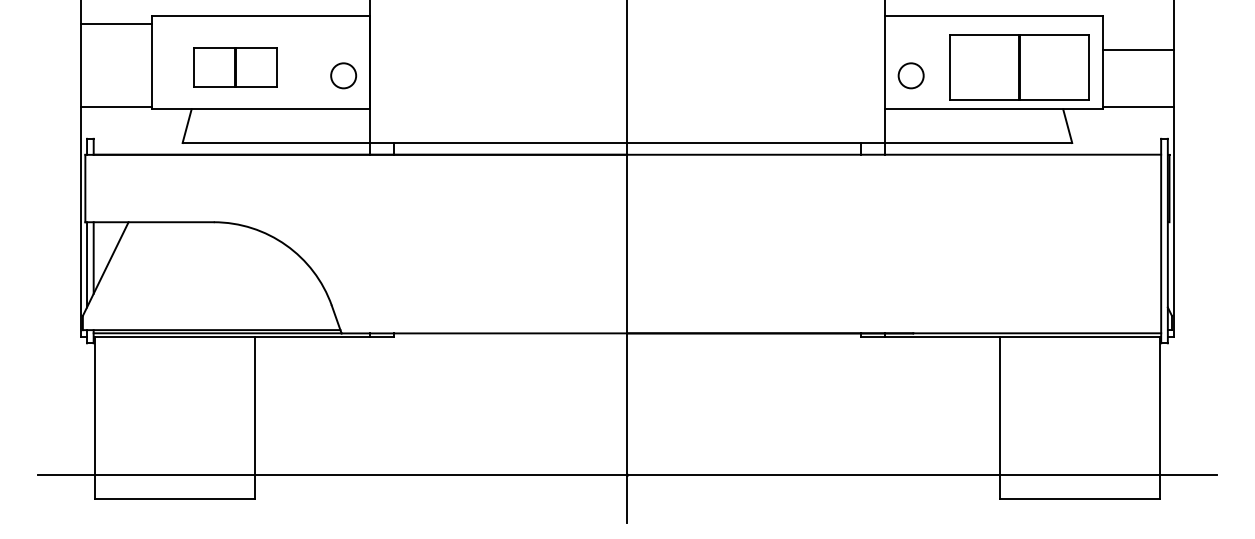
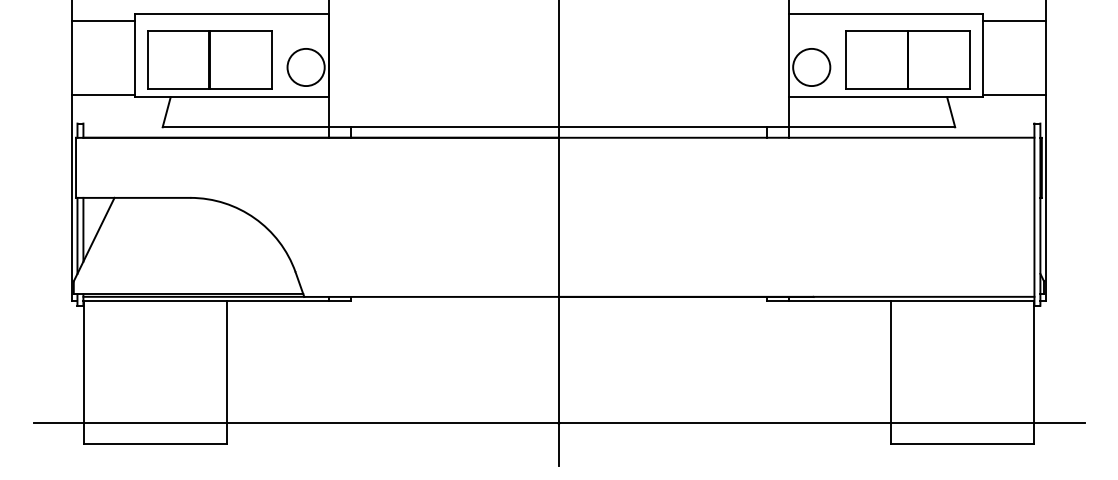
line: (1138, 49) -> (1014, 20), moved
part: (235, 67) -> (209, 60), size x1.67
circle: (343, 75) -> (305, 67), size x1.67
circle: (911, 75) -> (812, 67), size x1.67

